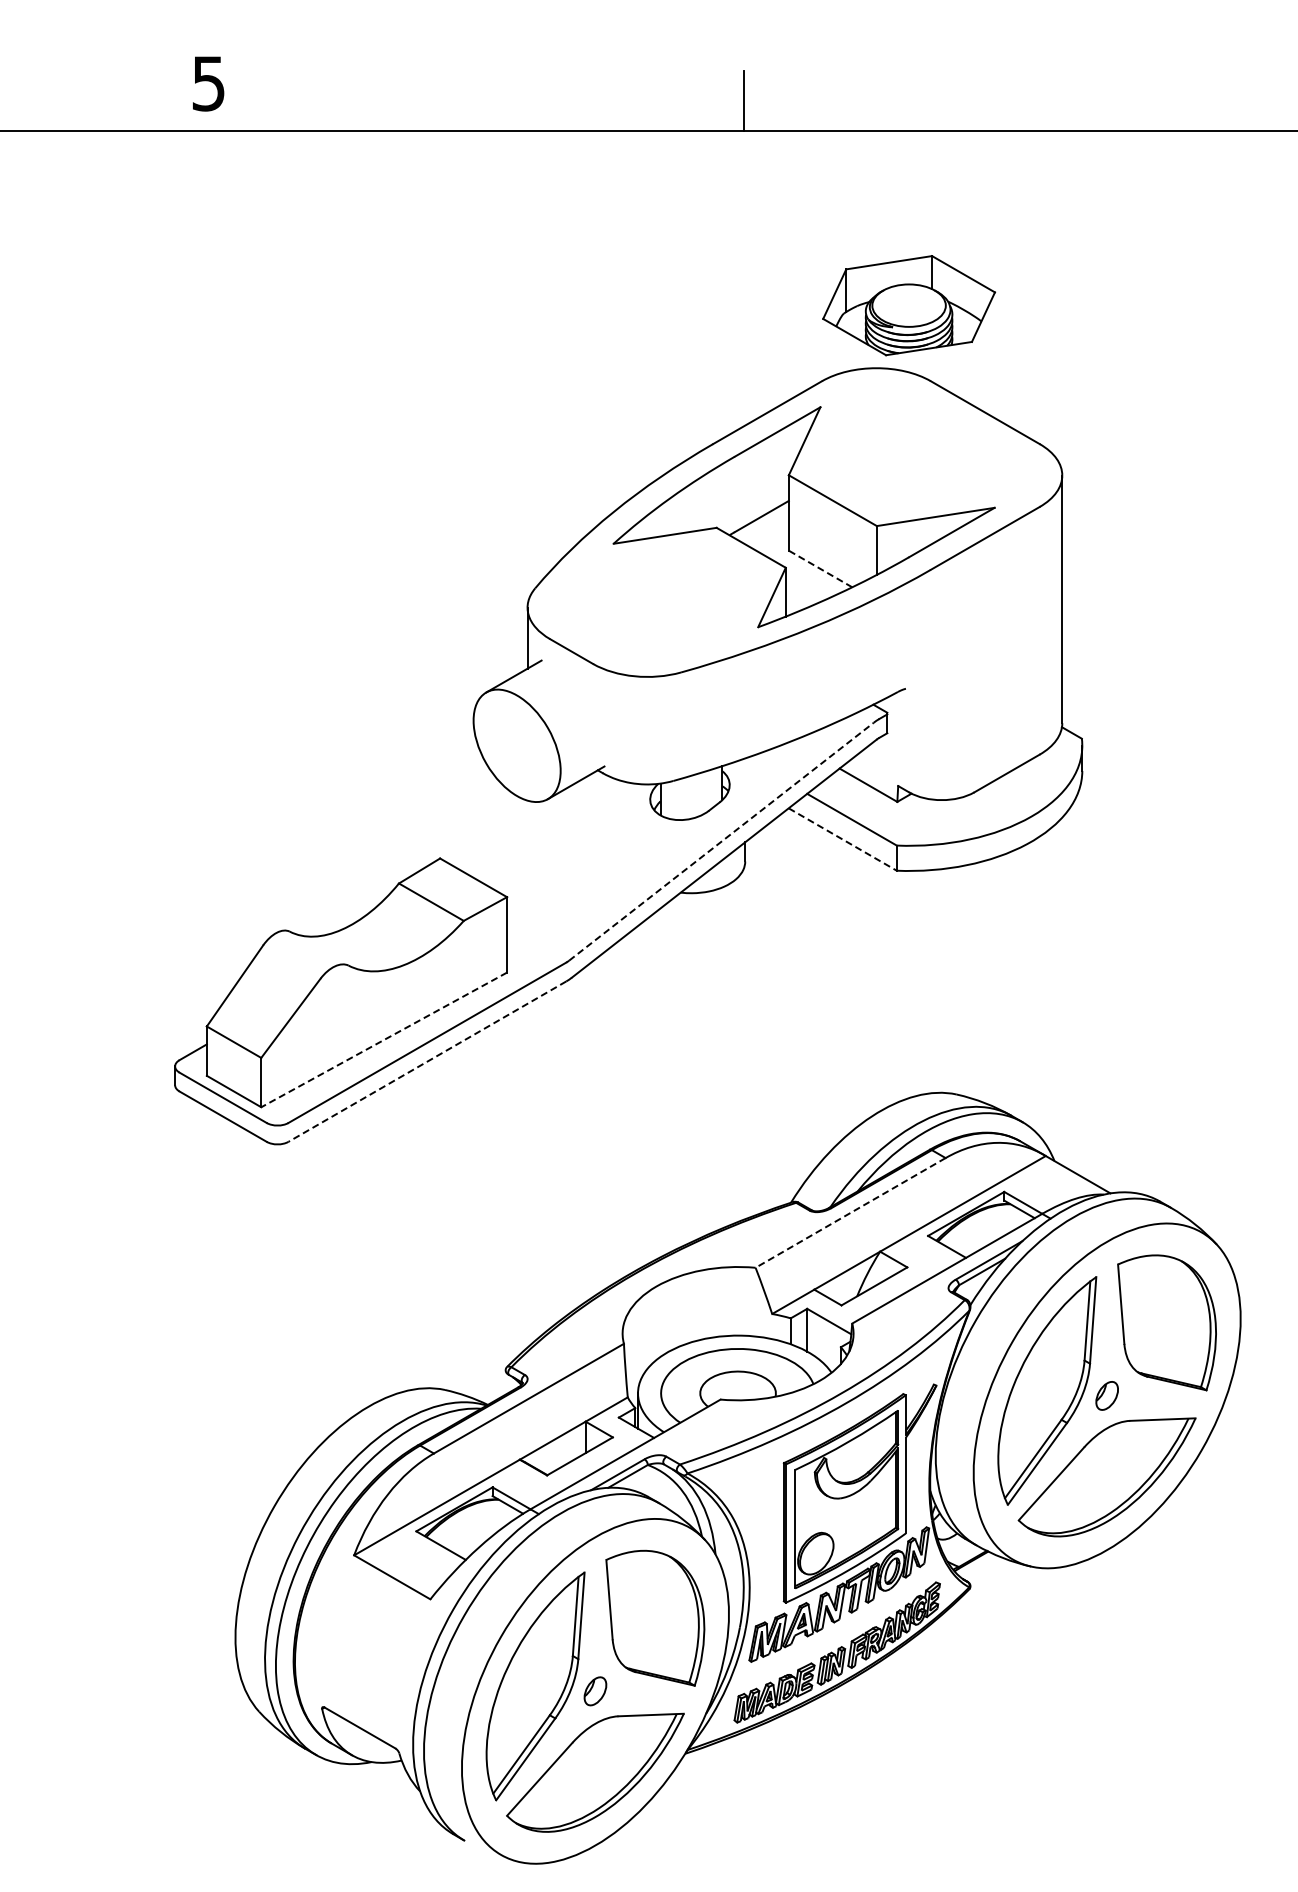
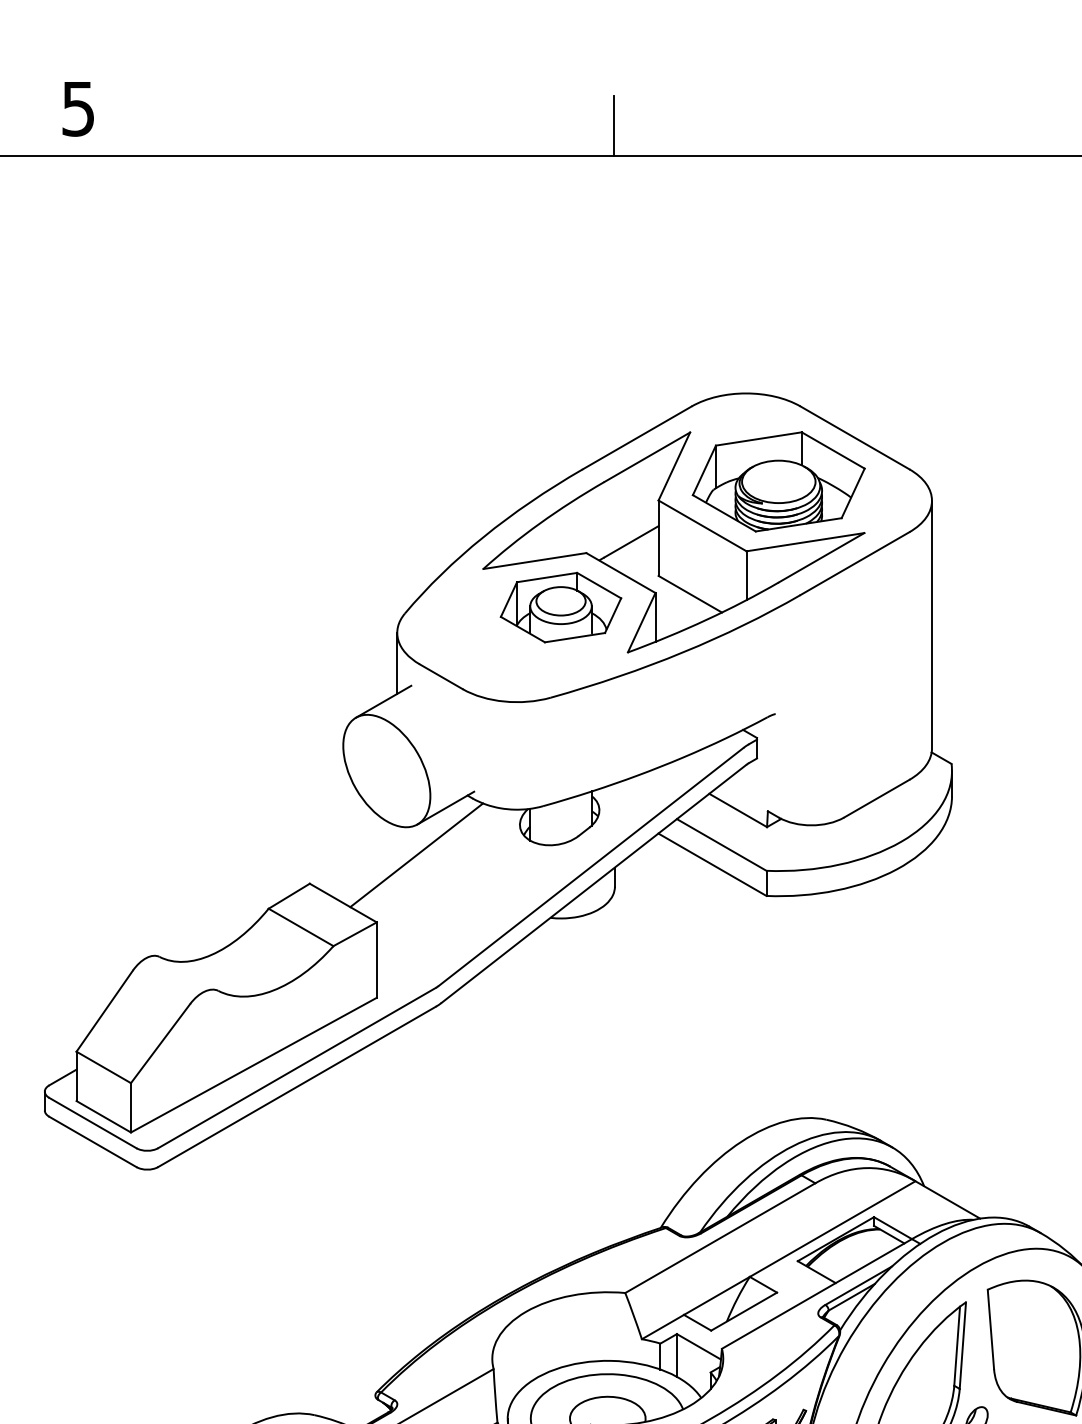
part: (909, 305) -> (779, 481), moved
line: (820, 569) -> (690, 594), dashed -> solid
part: (691, 582) -> (561, 607), added
line: (546, 829) -> (416, 854), added
line: (843, 839) -> (713, 864), dashed -> solid
line: (721, 841) -> (591, 866), dashed -> solid
line: (383, 1040) -> (253, 1065), dashed -> solid
line: (426, 1061) -> (296, 1086), dashed -> solid
line: (850, 1212) -> (720, 1237), dashed -> solid

